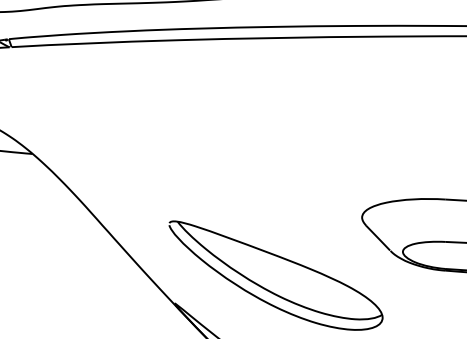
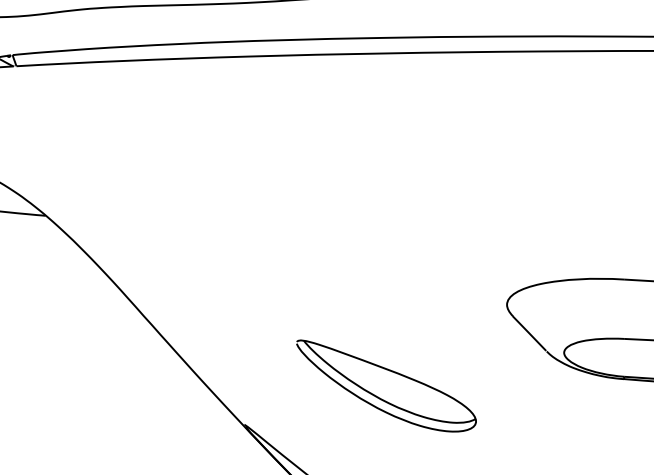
part: (276, 275) -> (386, 385), size x0.6

